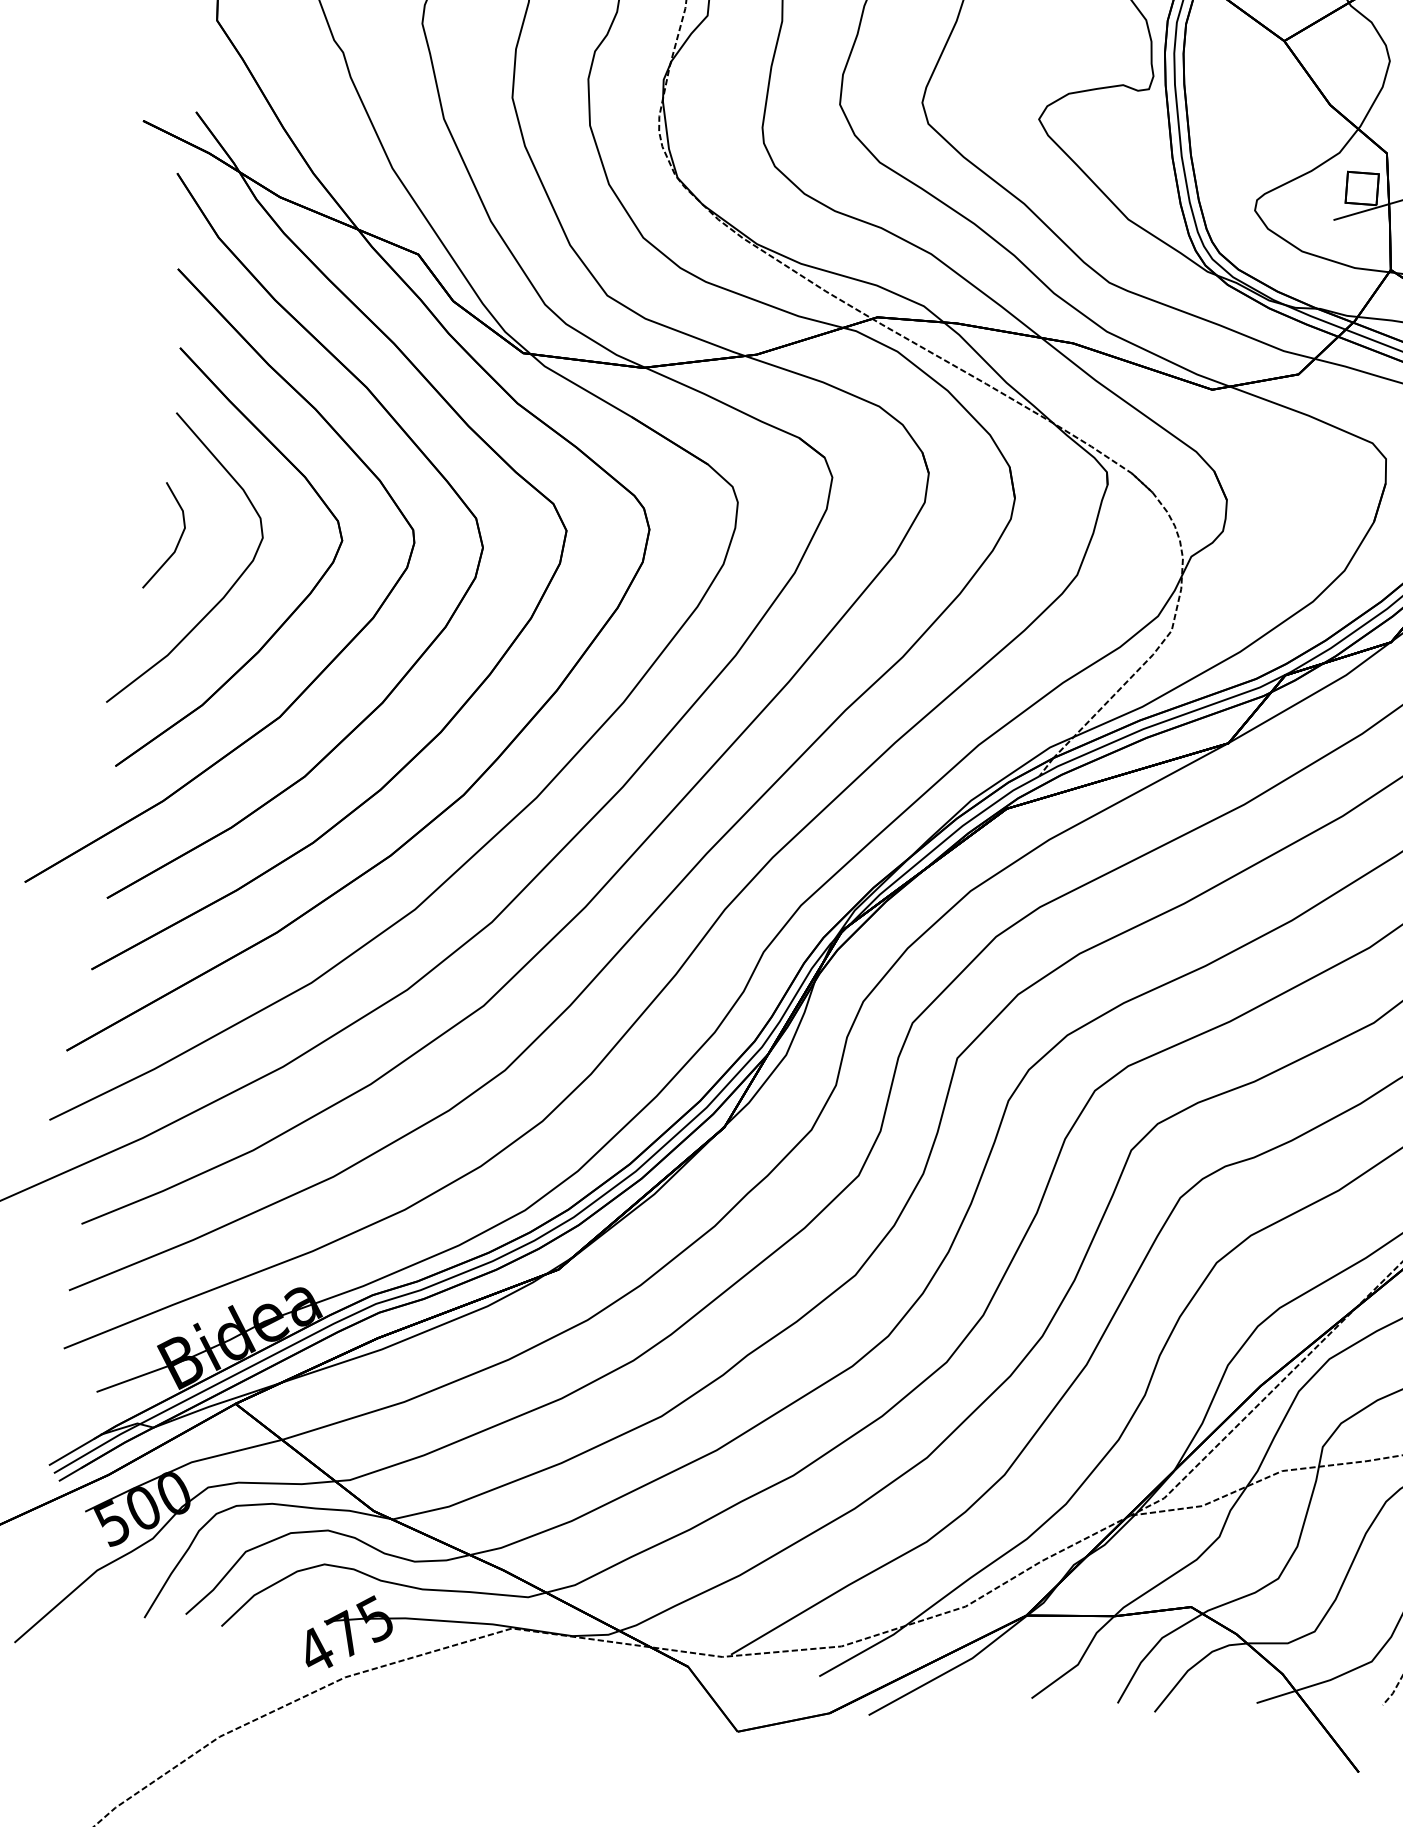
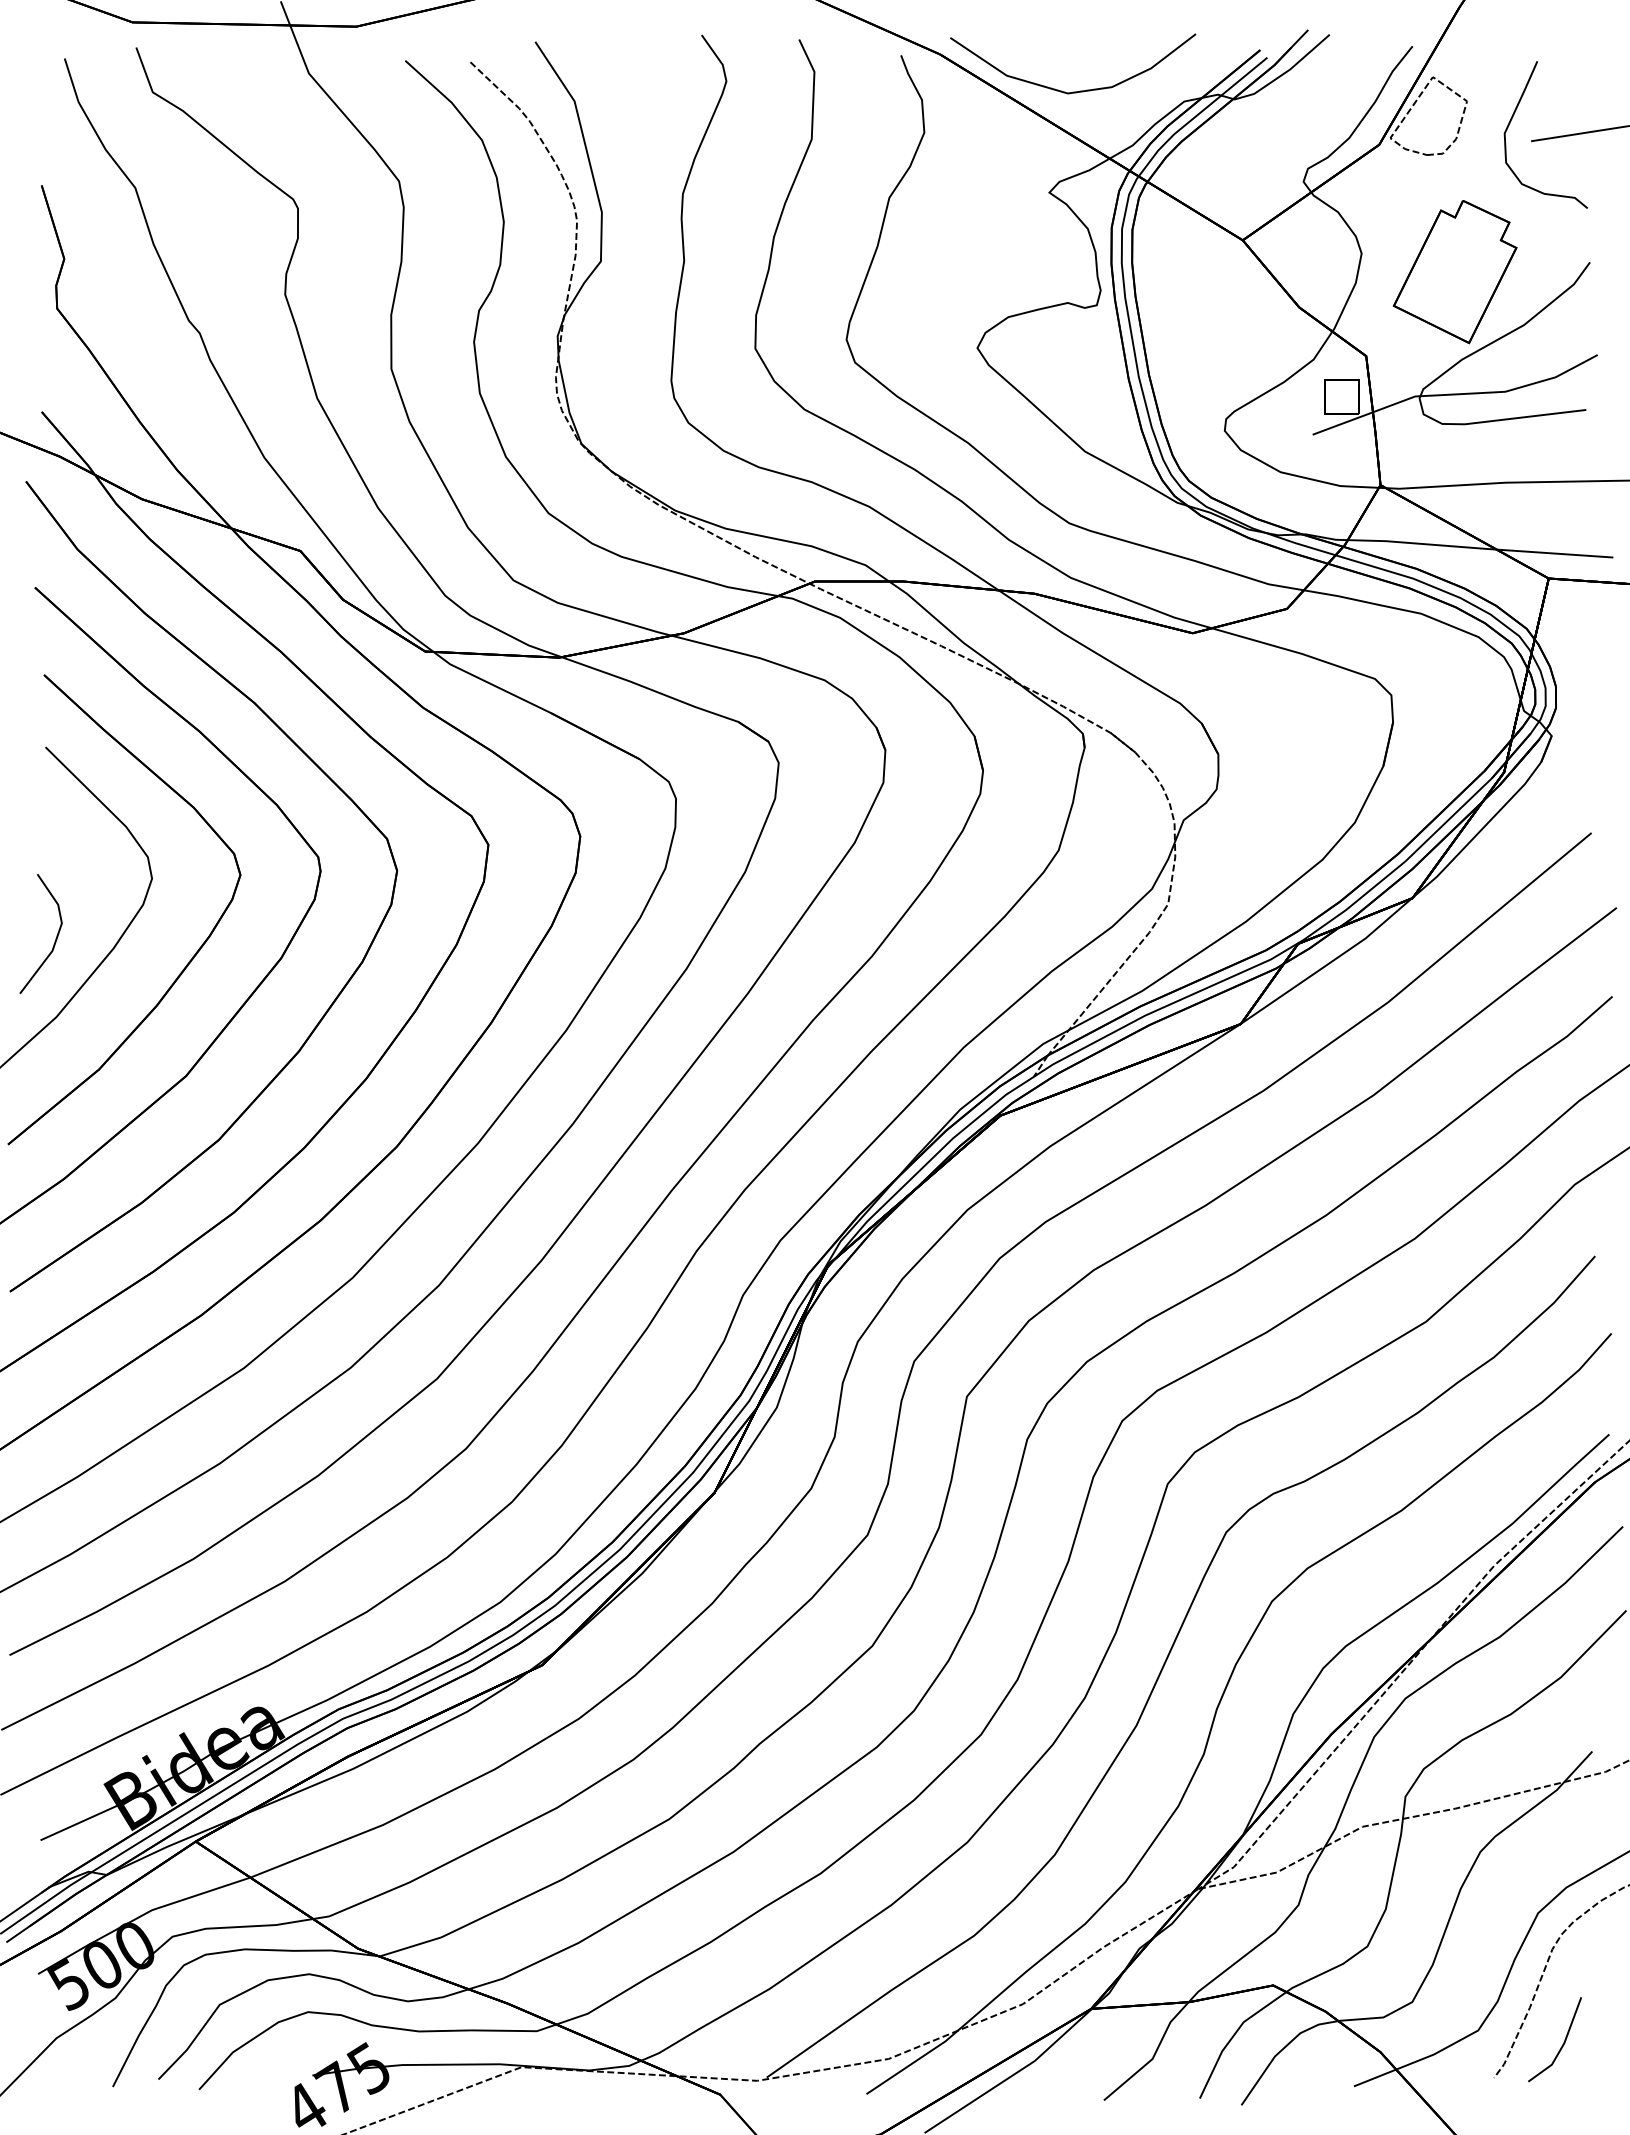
line: (178, 541) -> (55, 938), moved

